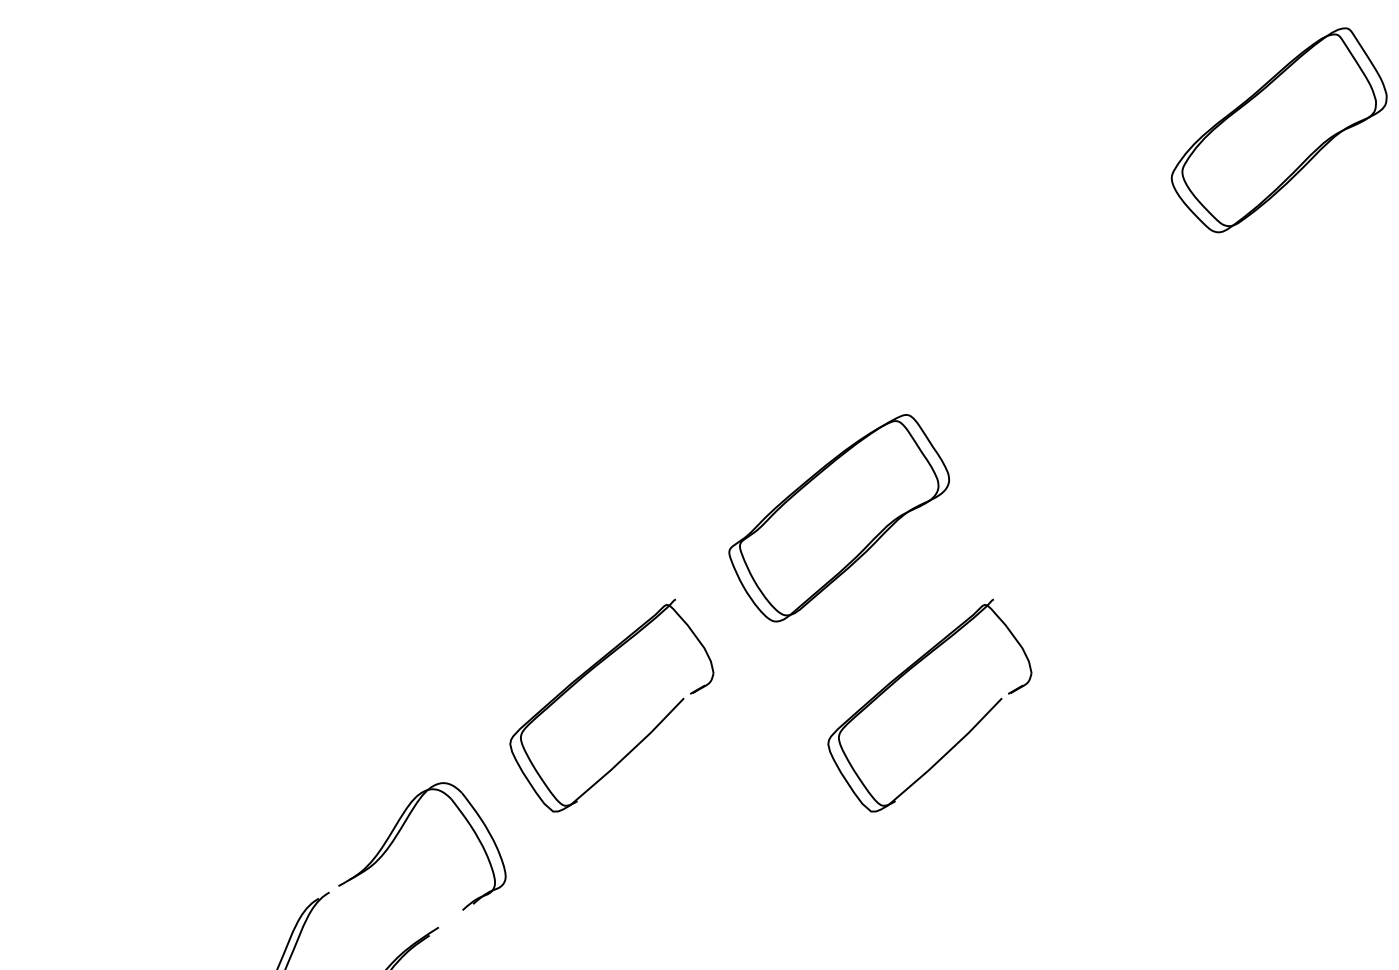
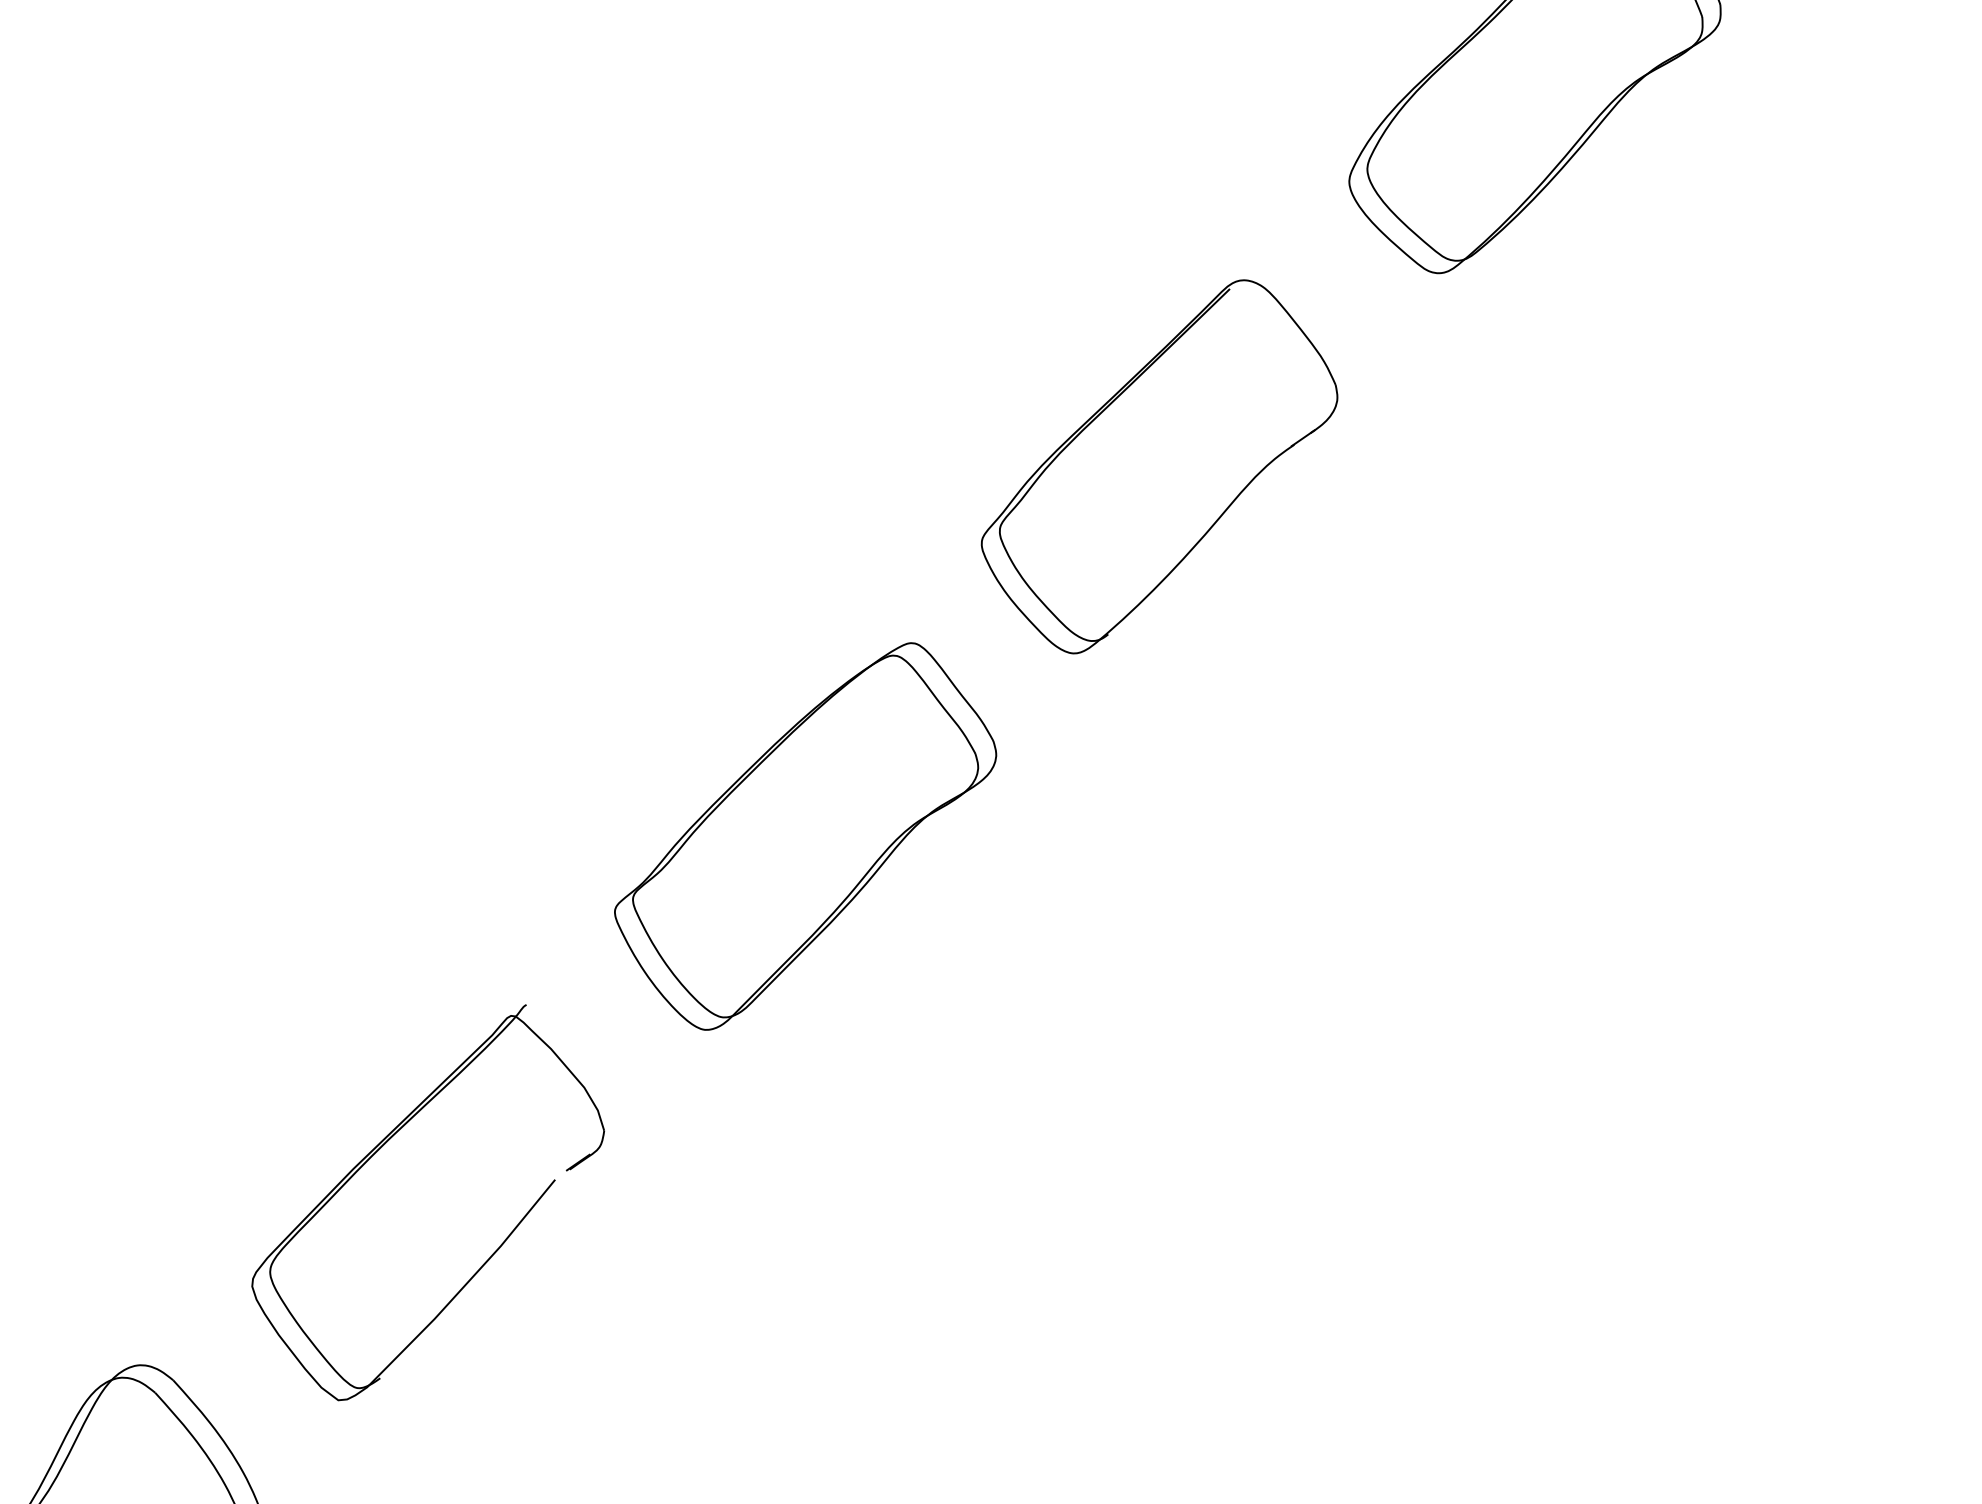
part: (1052, 327) -> (1158, 466), added
part: (904, 675) -> (944, 1107), removed

